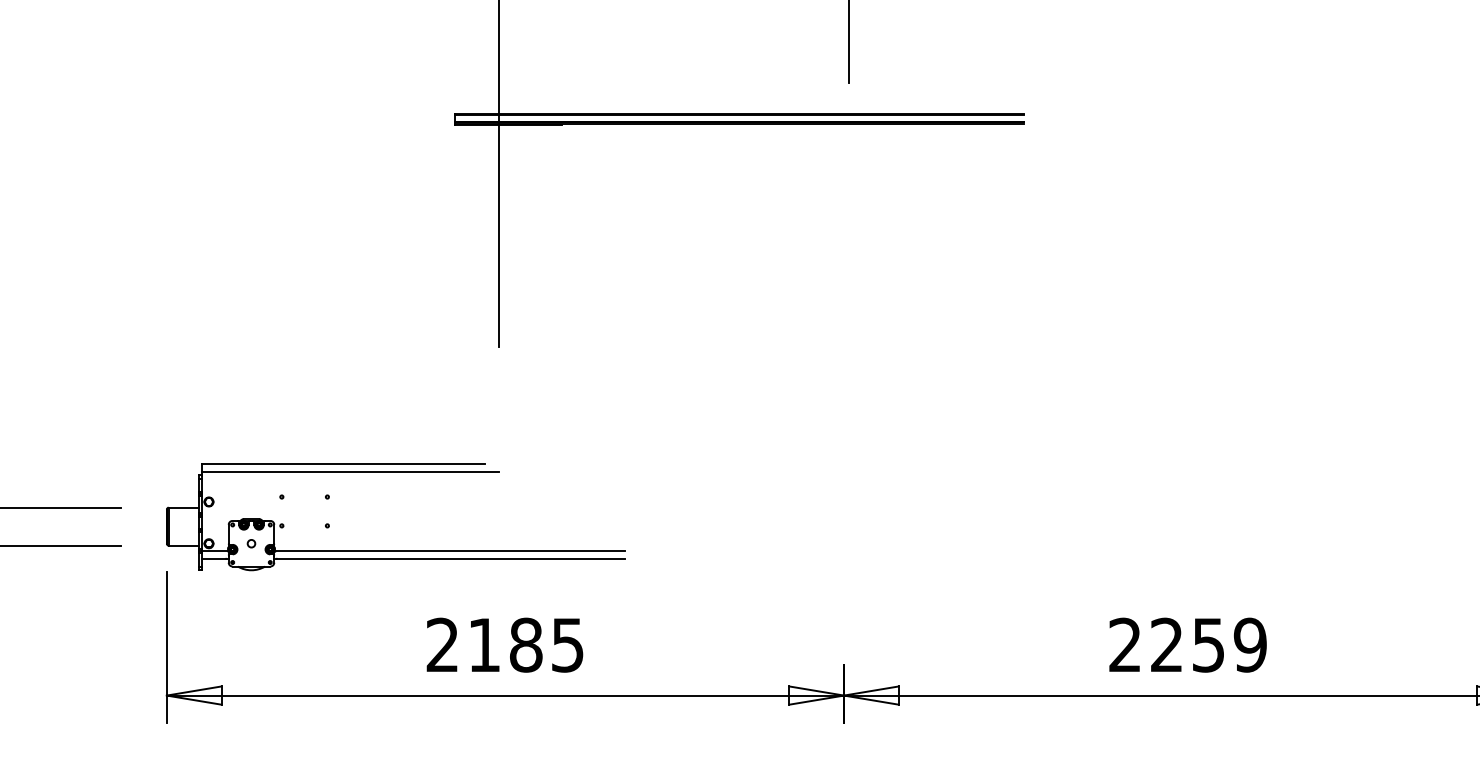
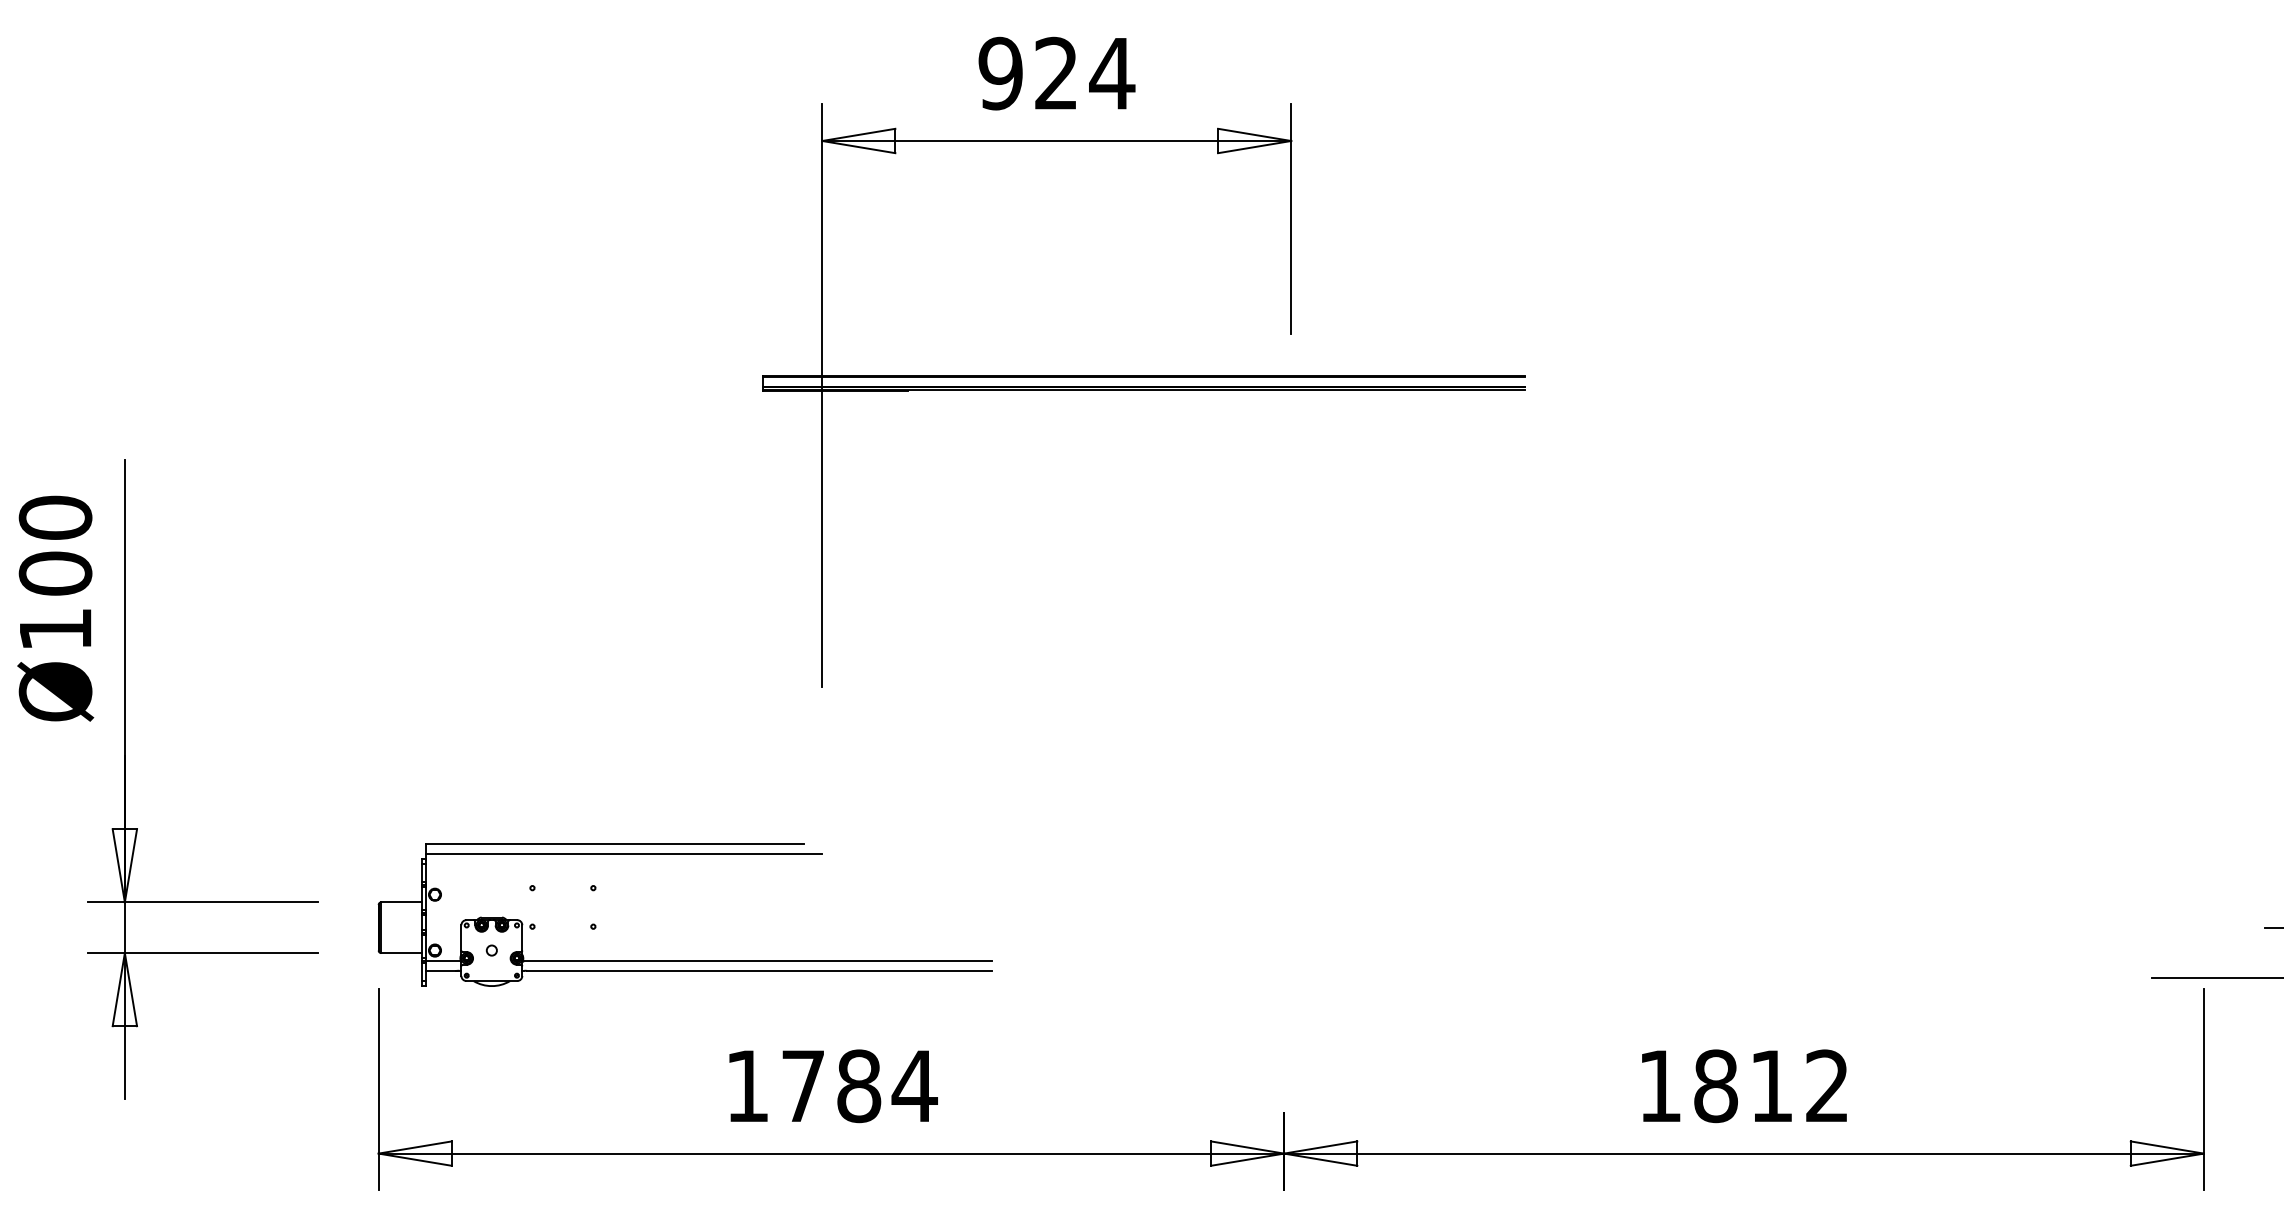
text: (505, 645) -> (831, 1086), 2185 -> 1784
text: (1188, 645) -> (1744, 1086), 2259 -> 1812

